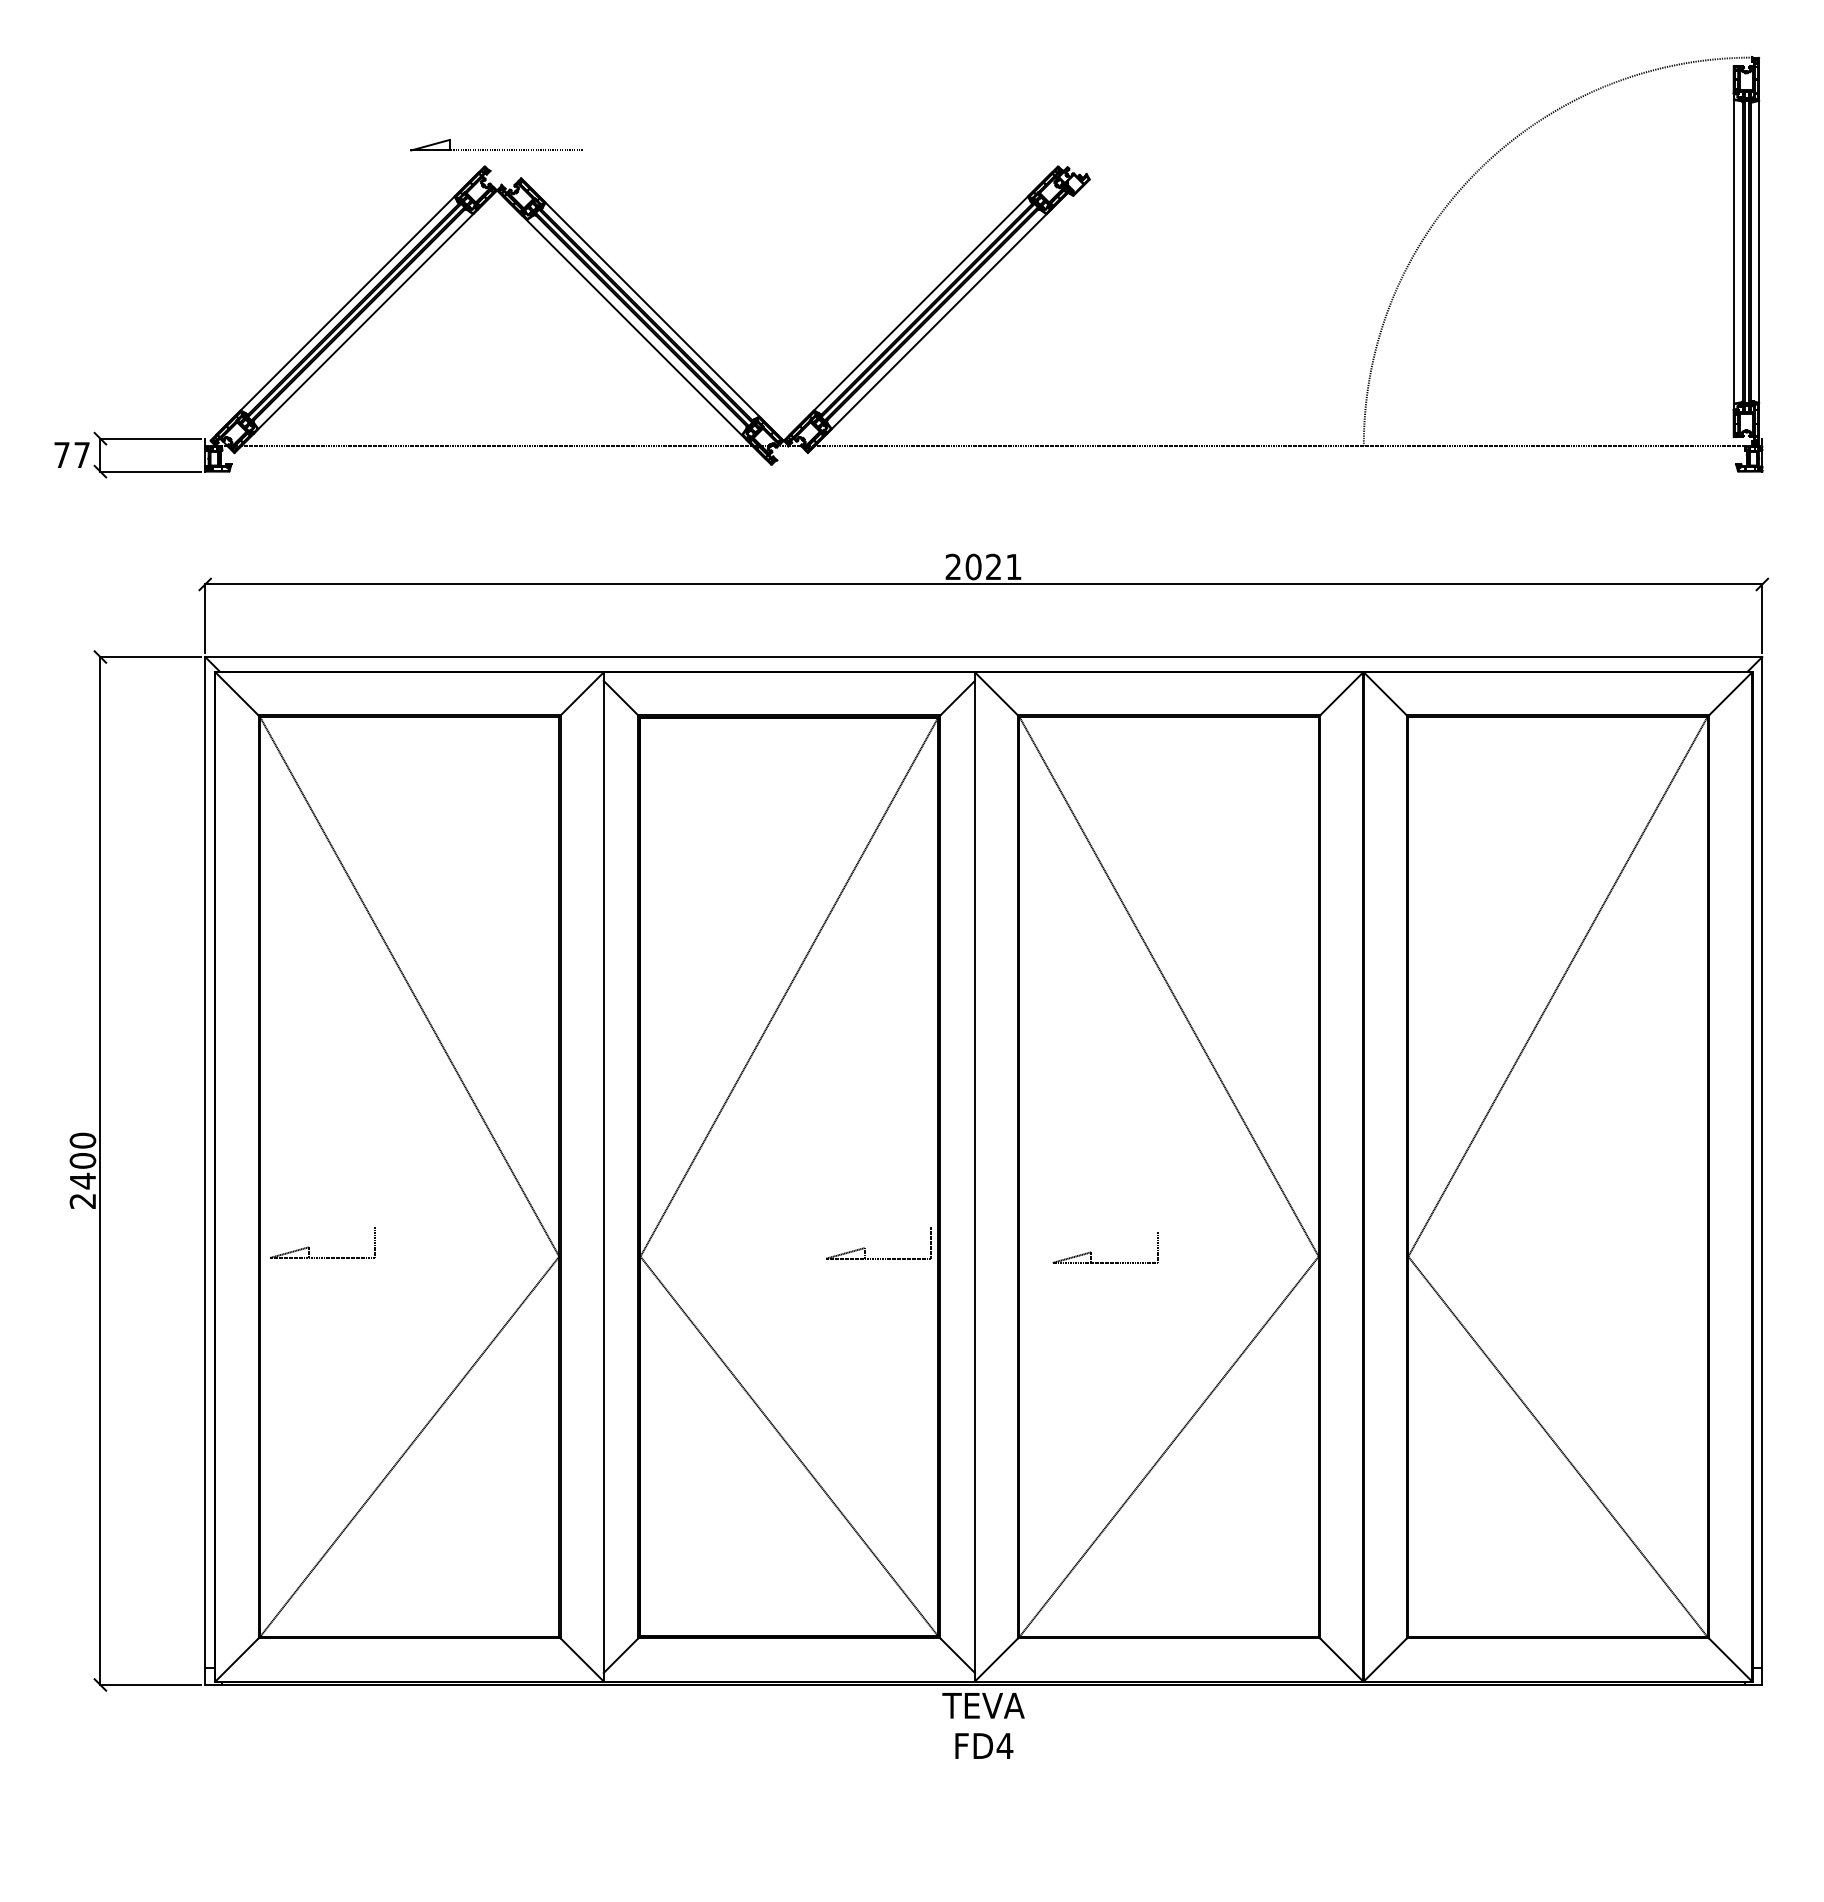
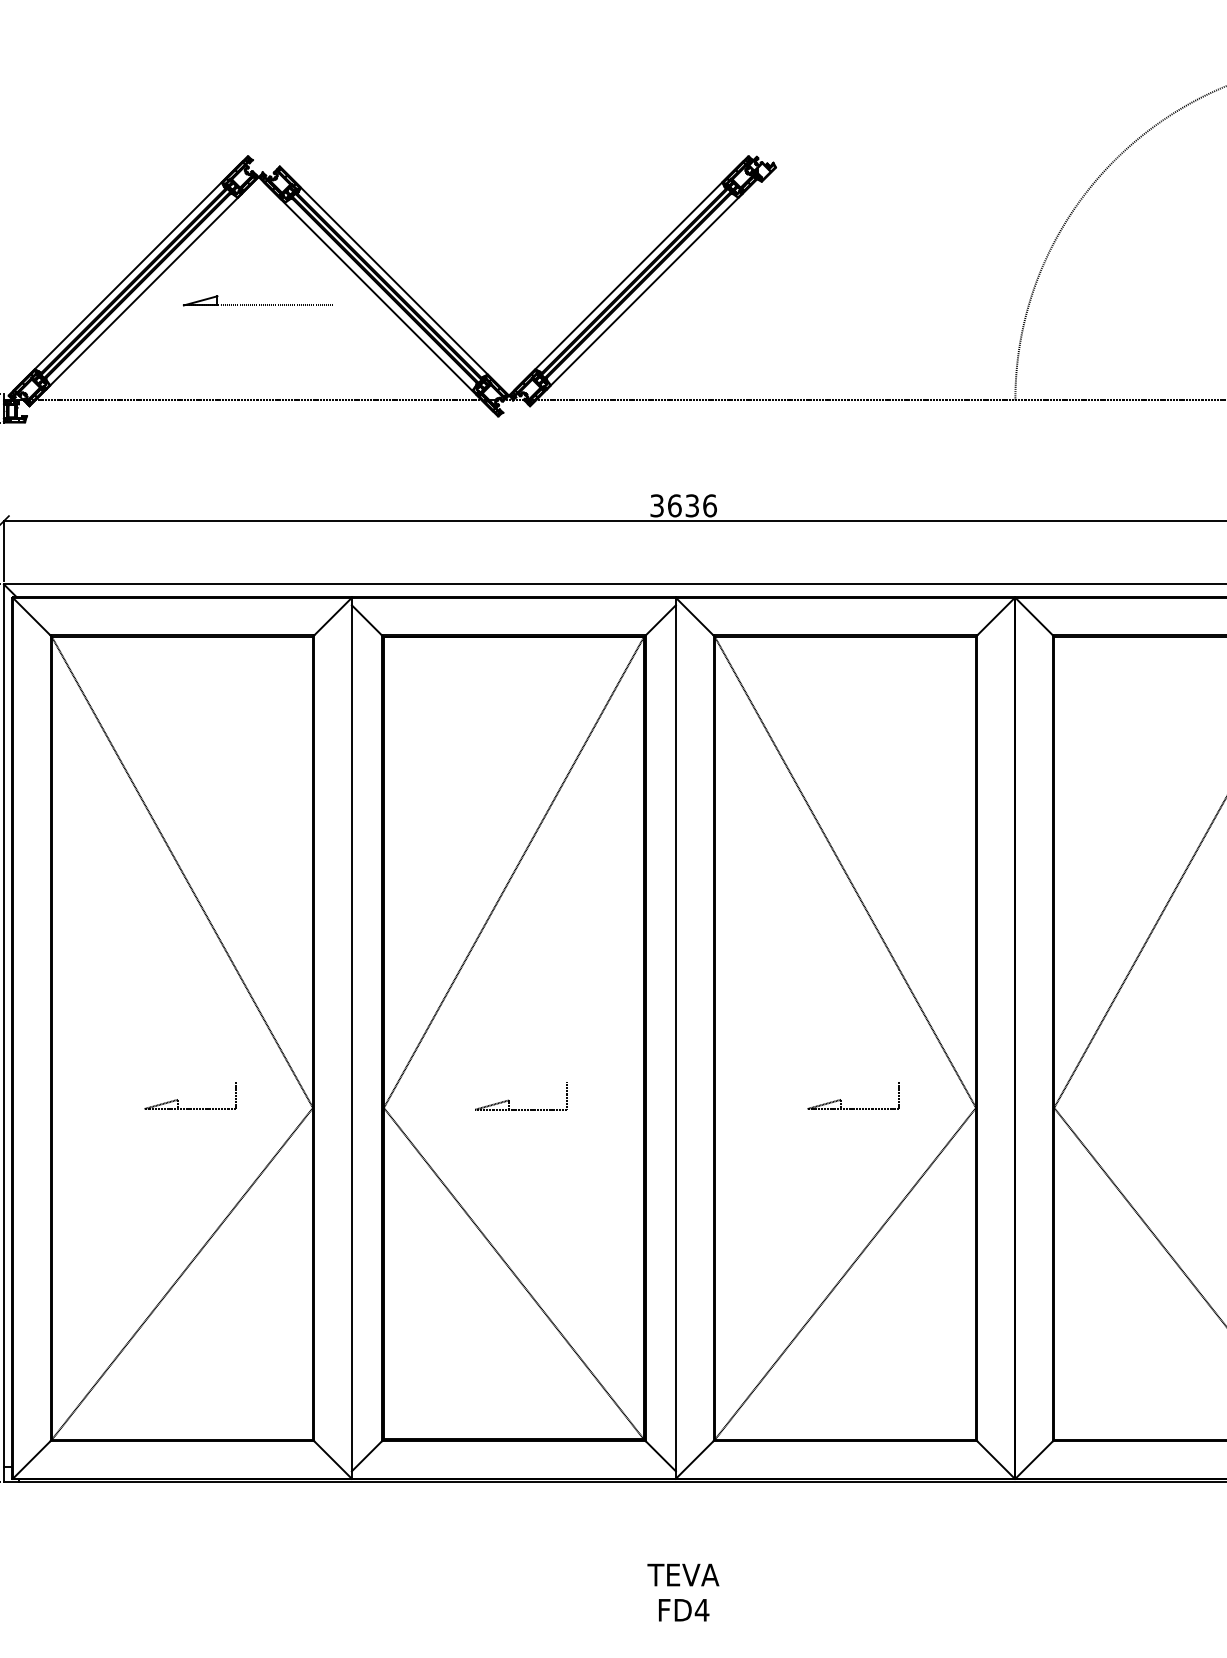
part: (496, 145) -> (258, 301), moved
text: (983, 566) -> (683, 505), 2021 -> 3636
part: (309, 1247) -> (178, 1099), moved
part: (865, 1248) -> (509, 1100), moved
part: (1091, 1252) -> (841, 1099), moved
text: (983, 1725) -> (683, 1592), moved

